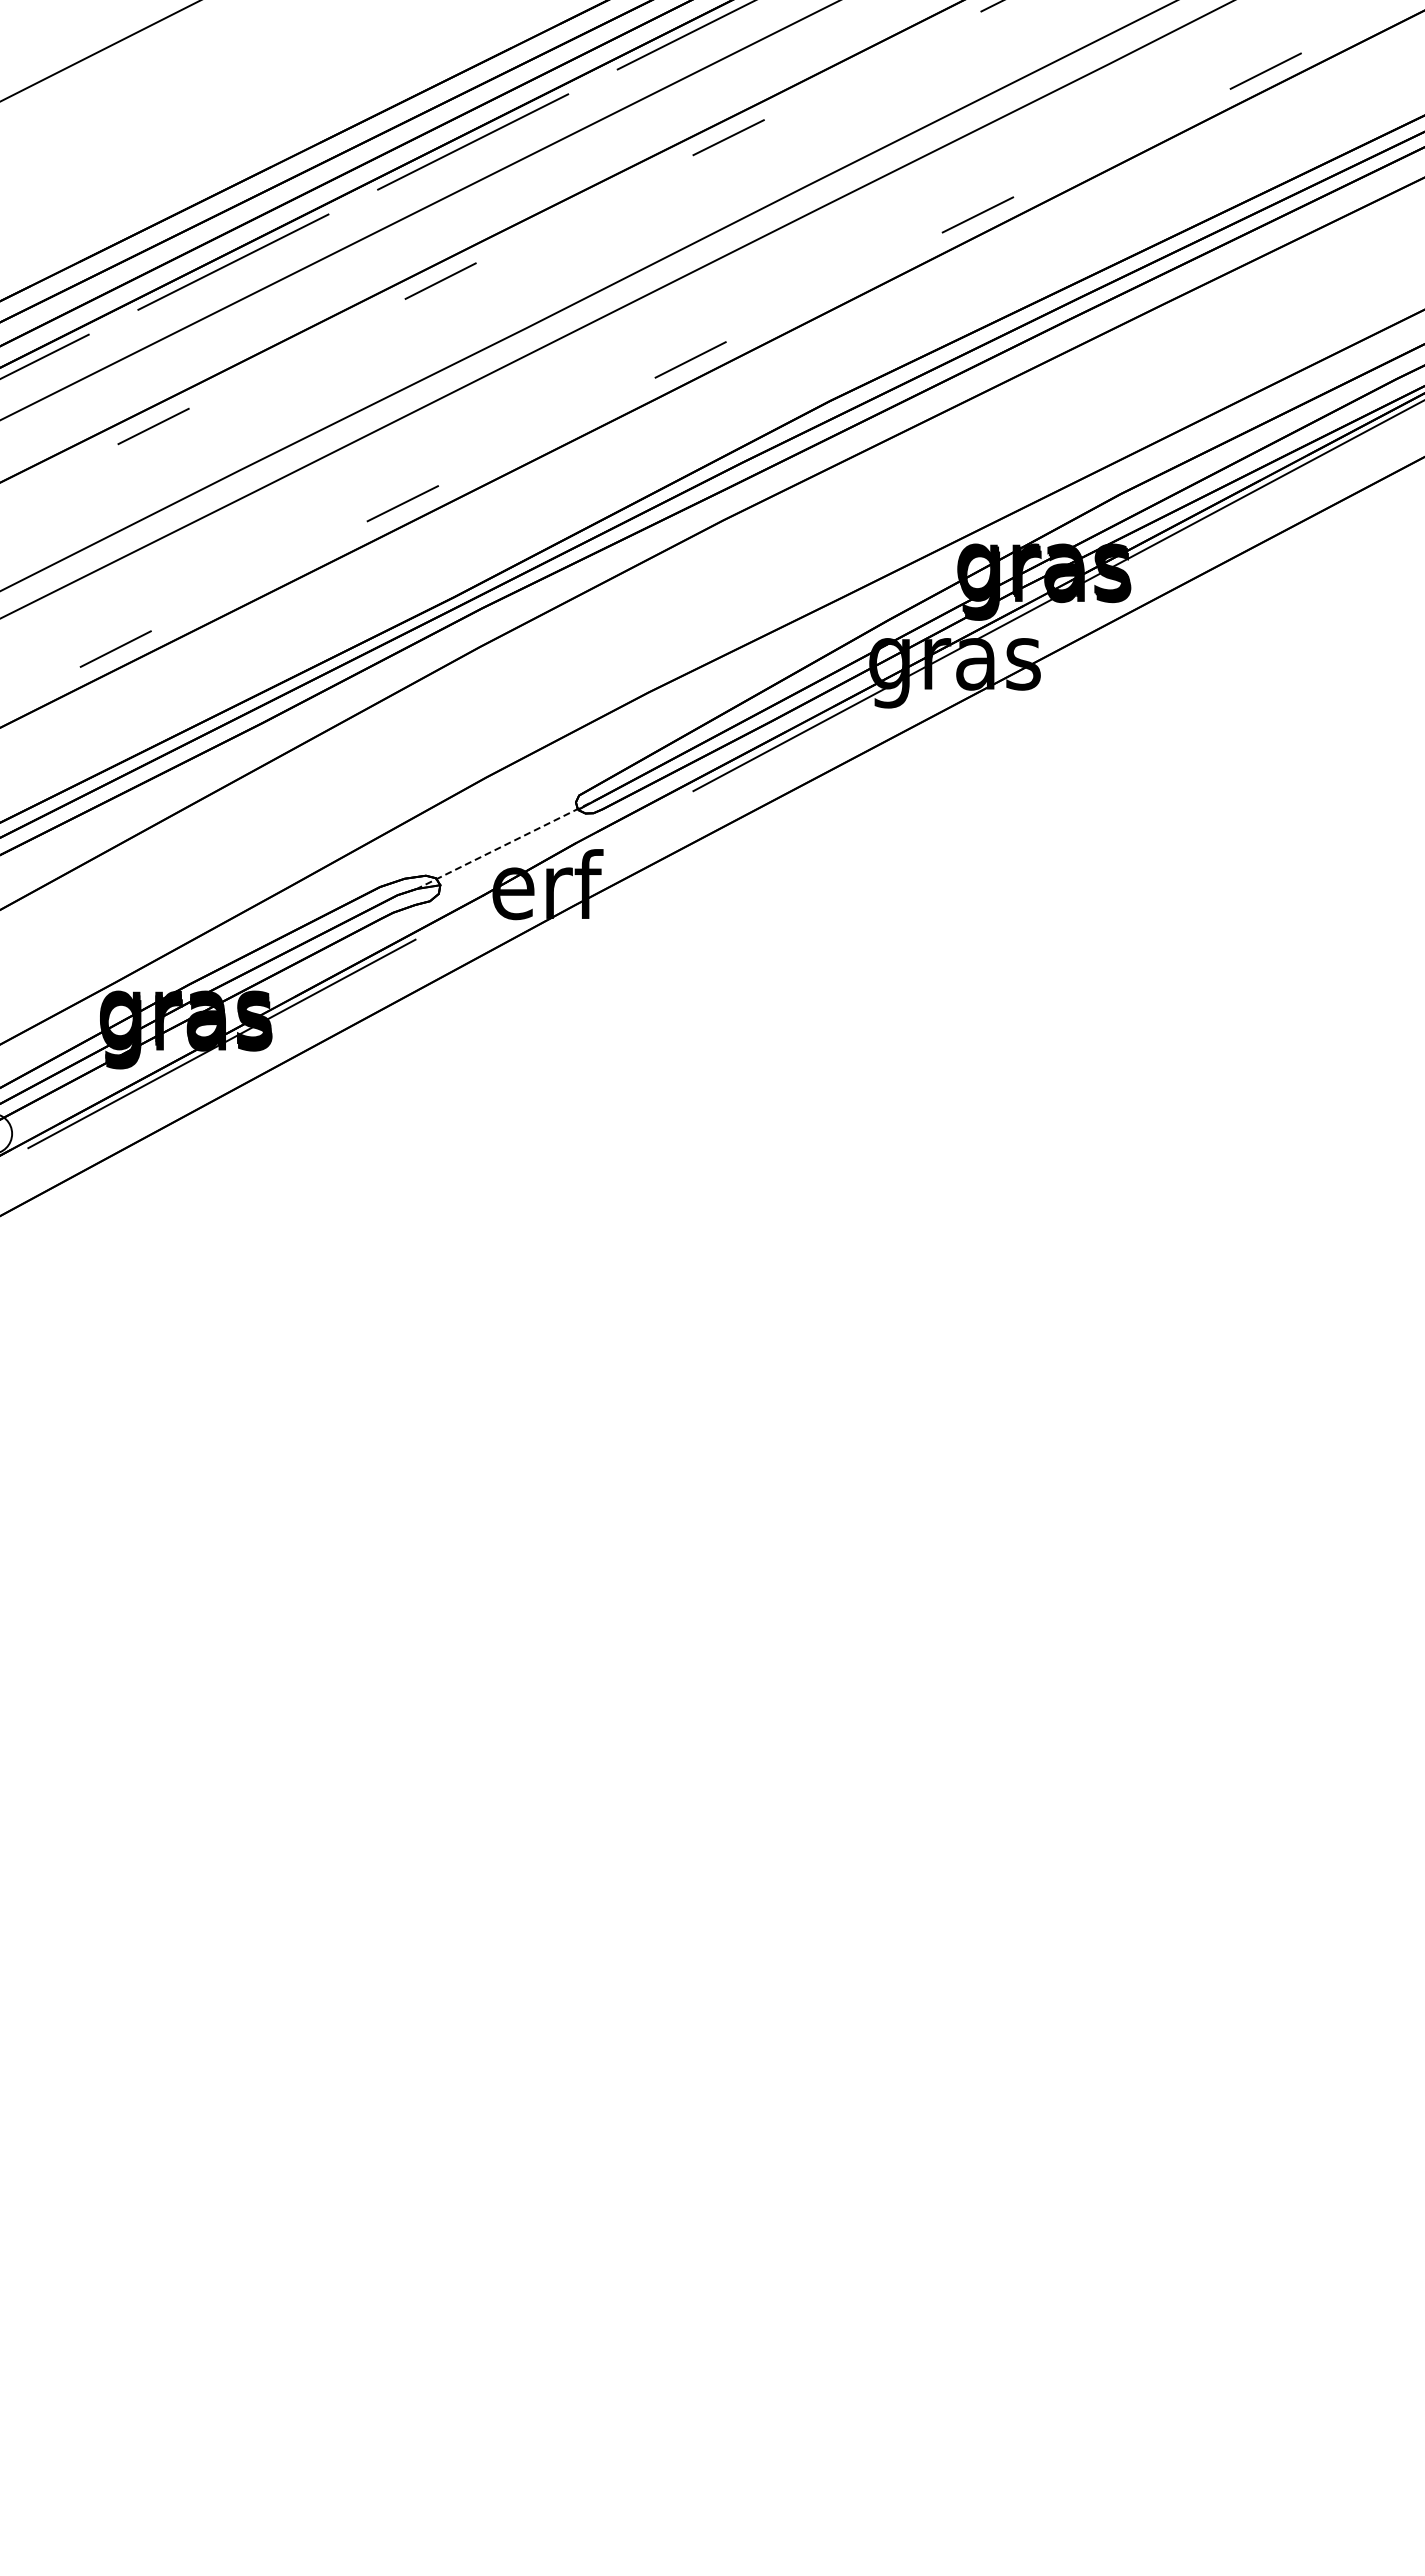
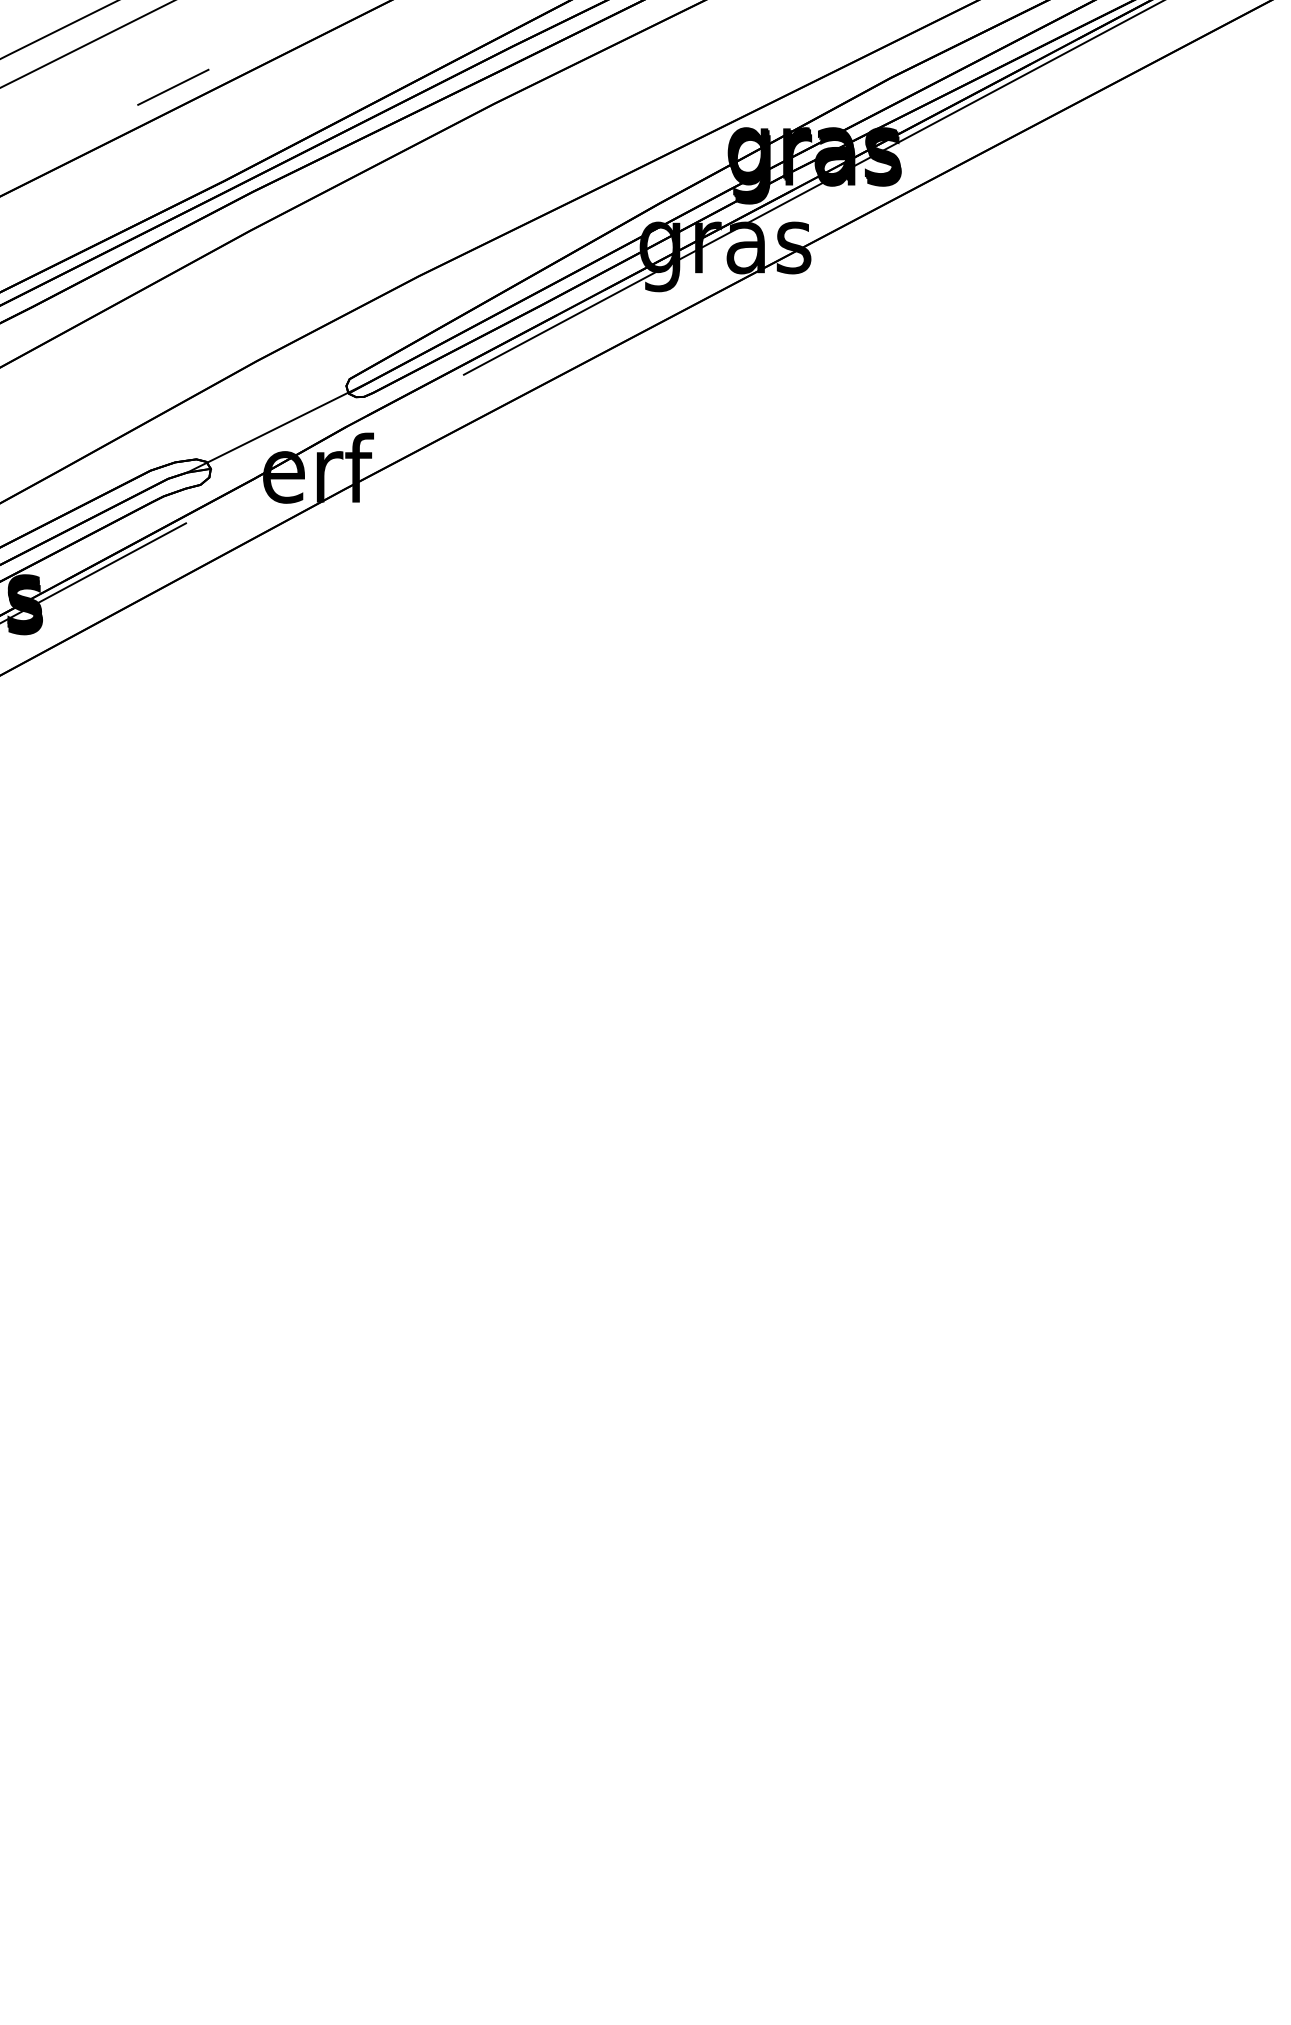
line: (508, 843) -> (279, 427), dashed -> solid

